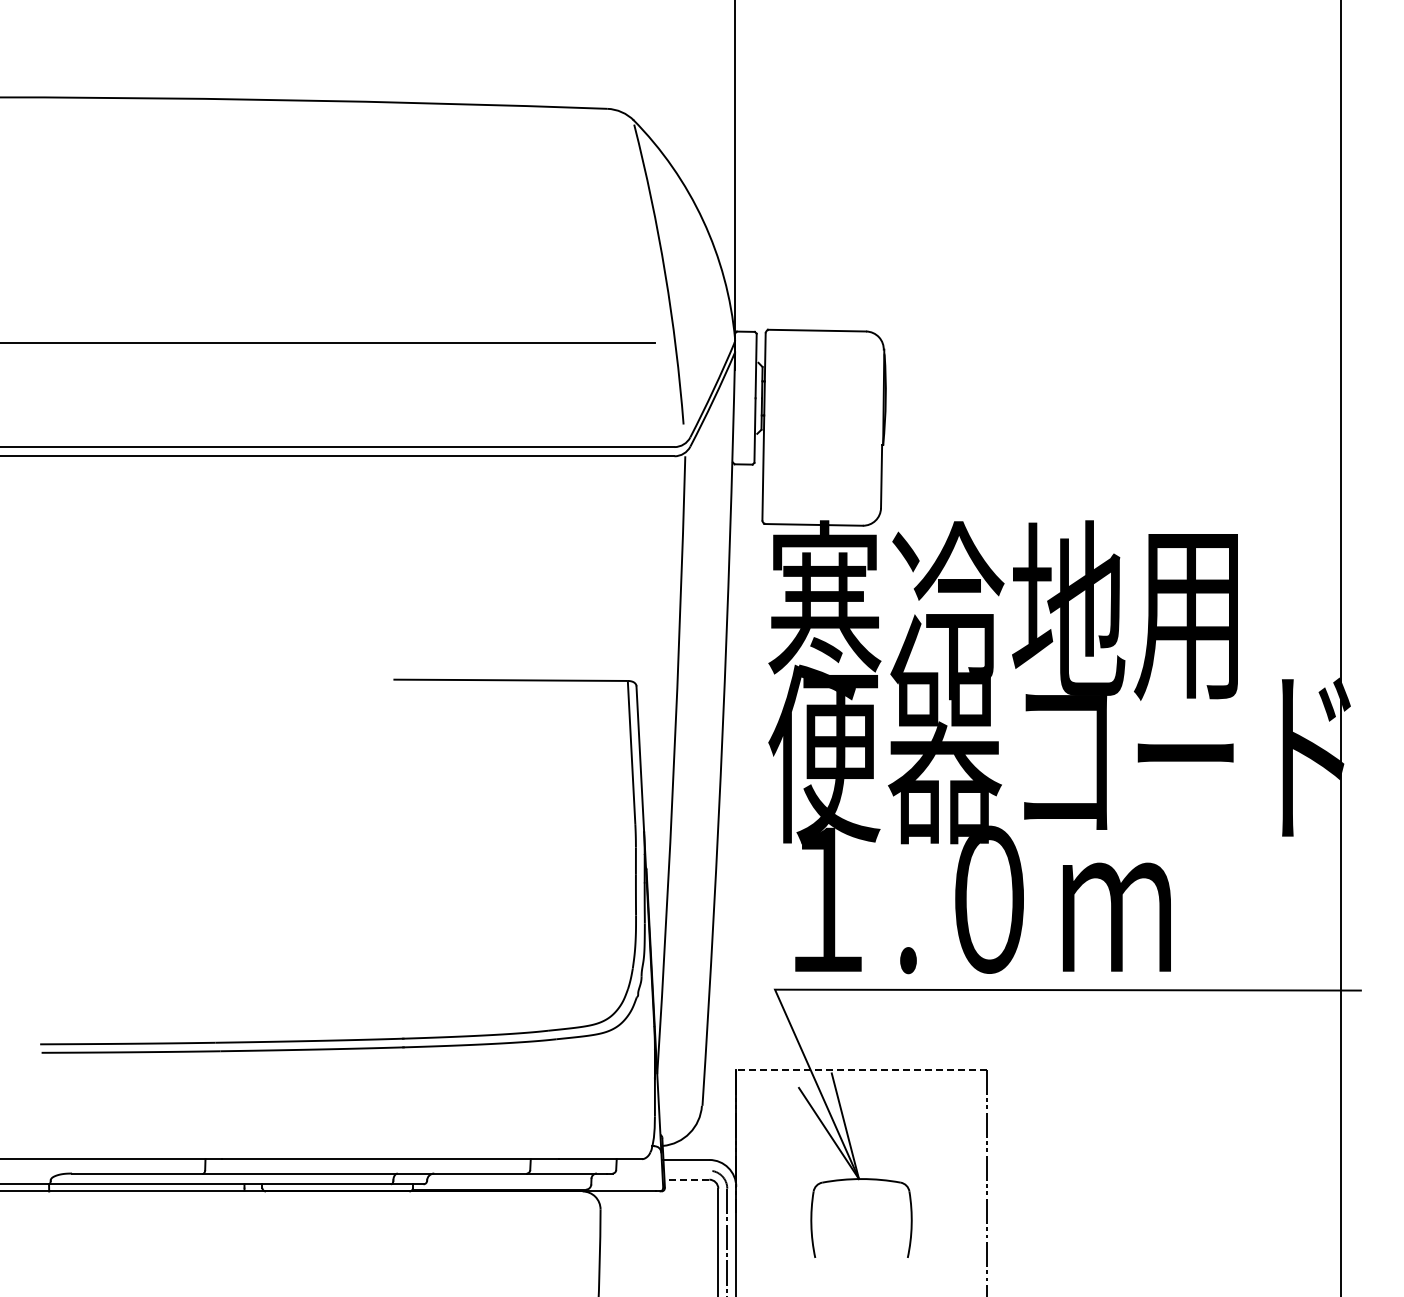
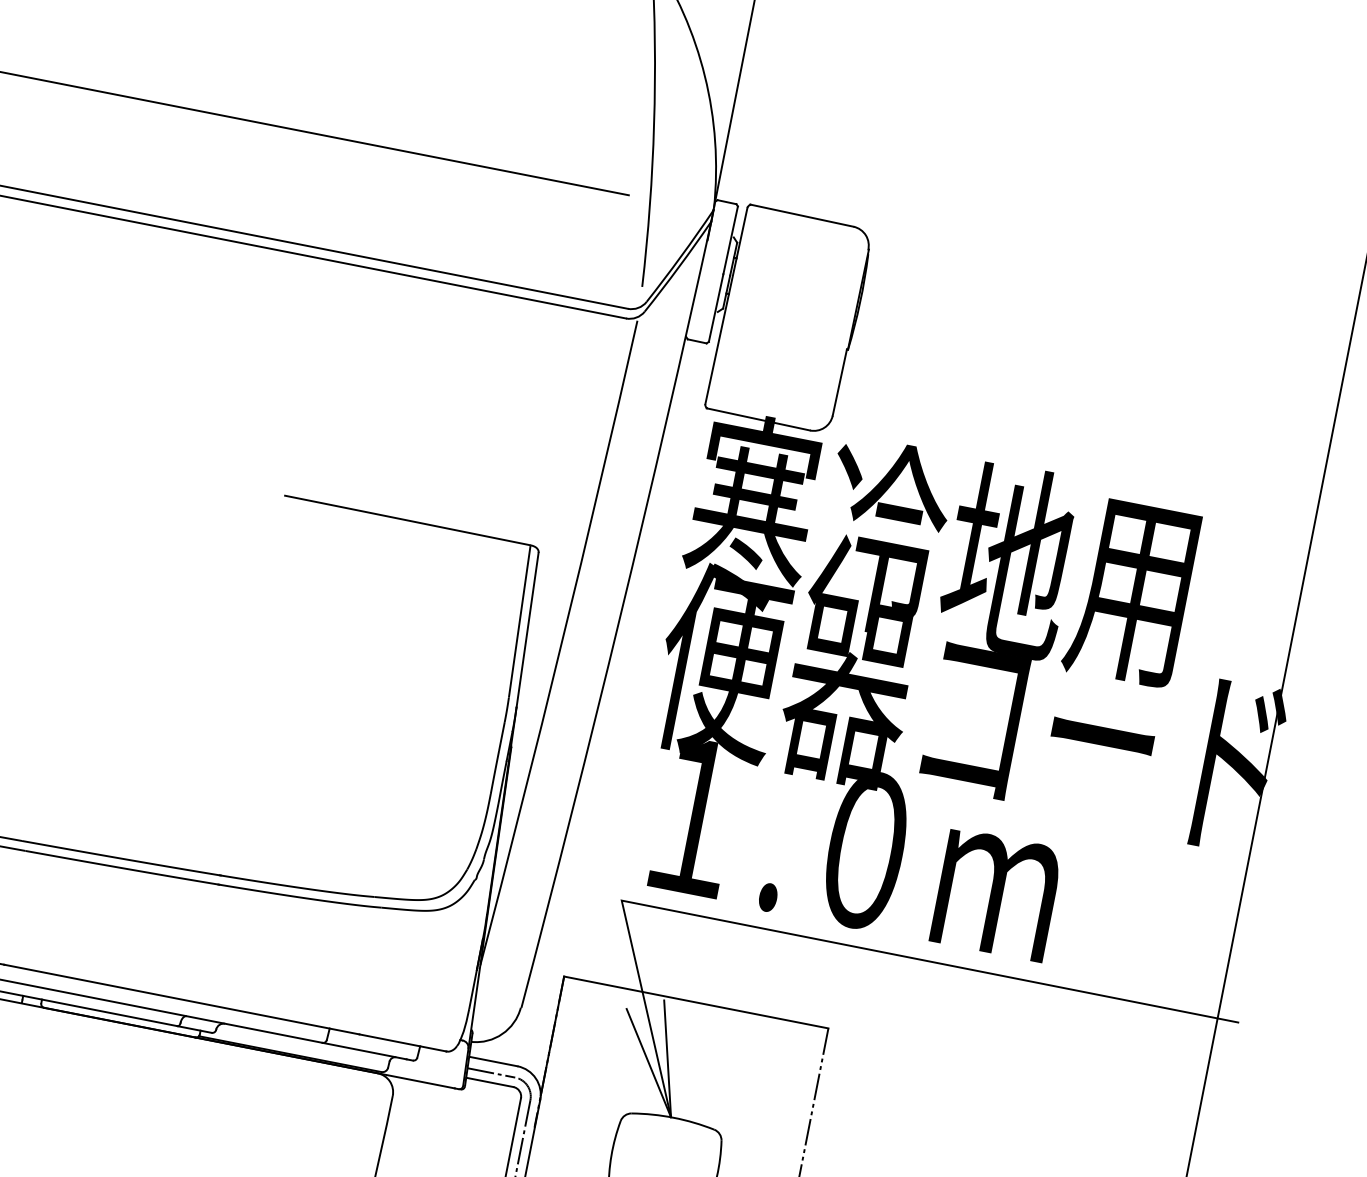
line: (861, 1069) -> (696, 1002), dashed -> solid
line: (686, 1170) -> (491, 1072), added
line: (686, 1179) -> (489, 1082), dashed -> solid

